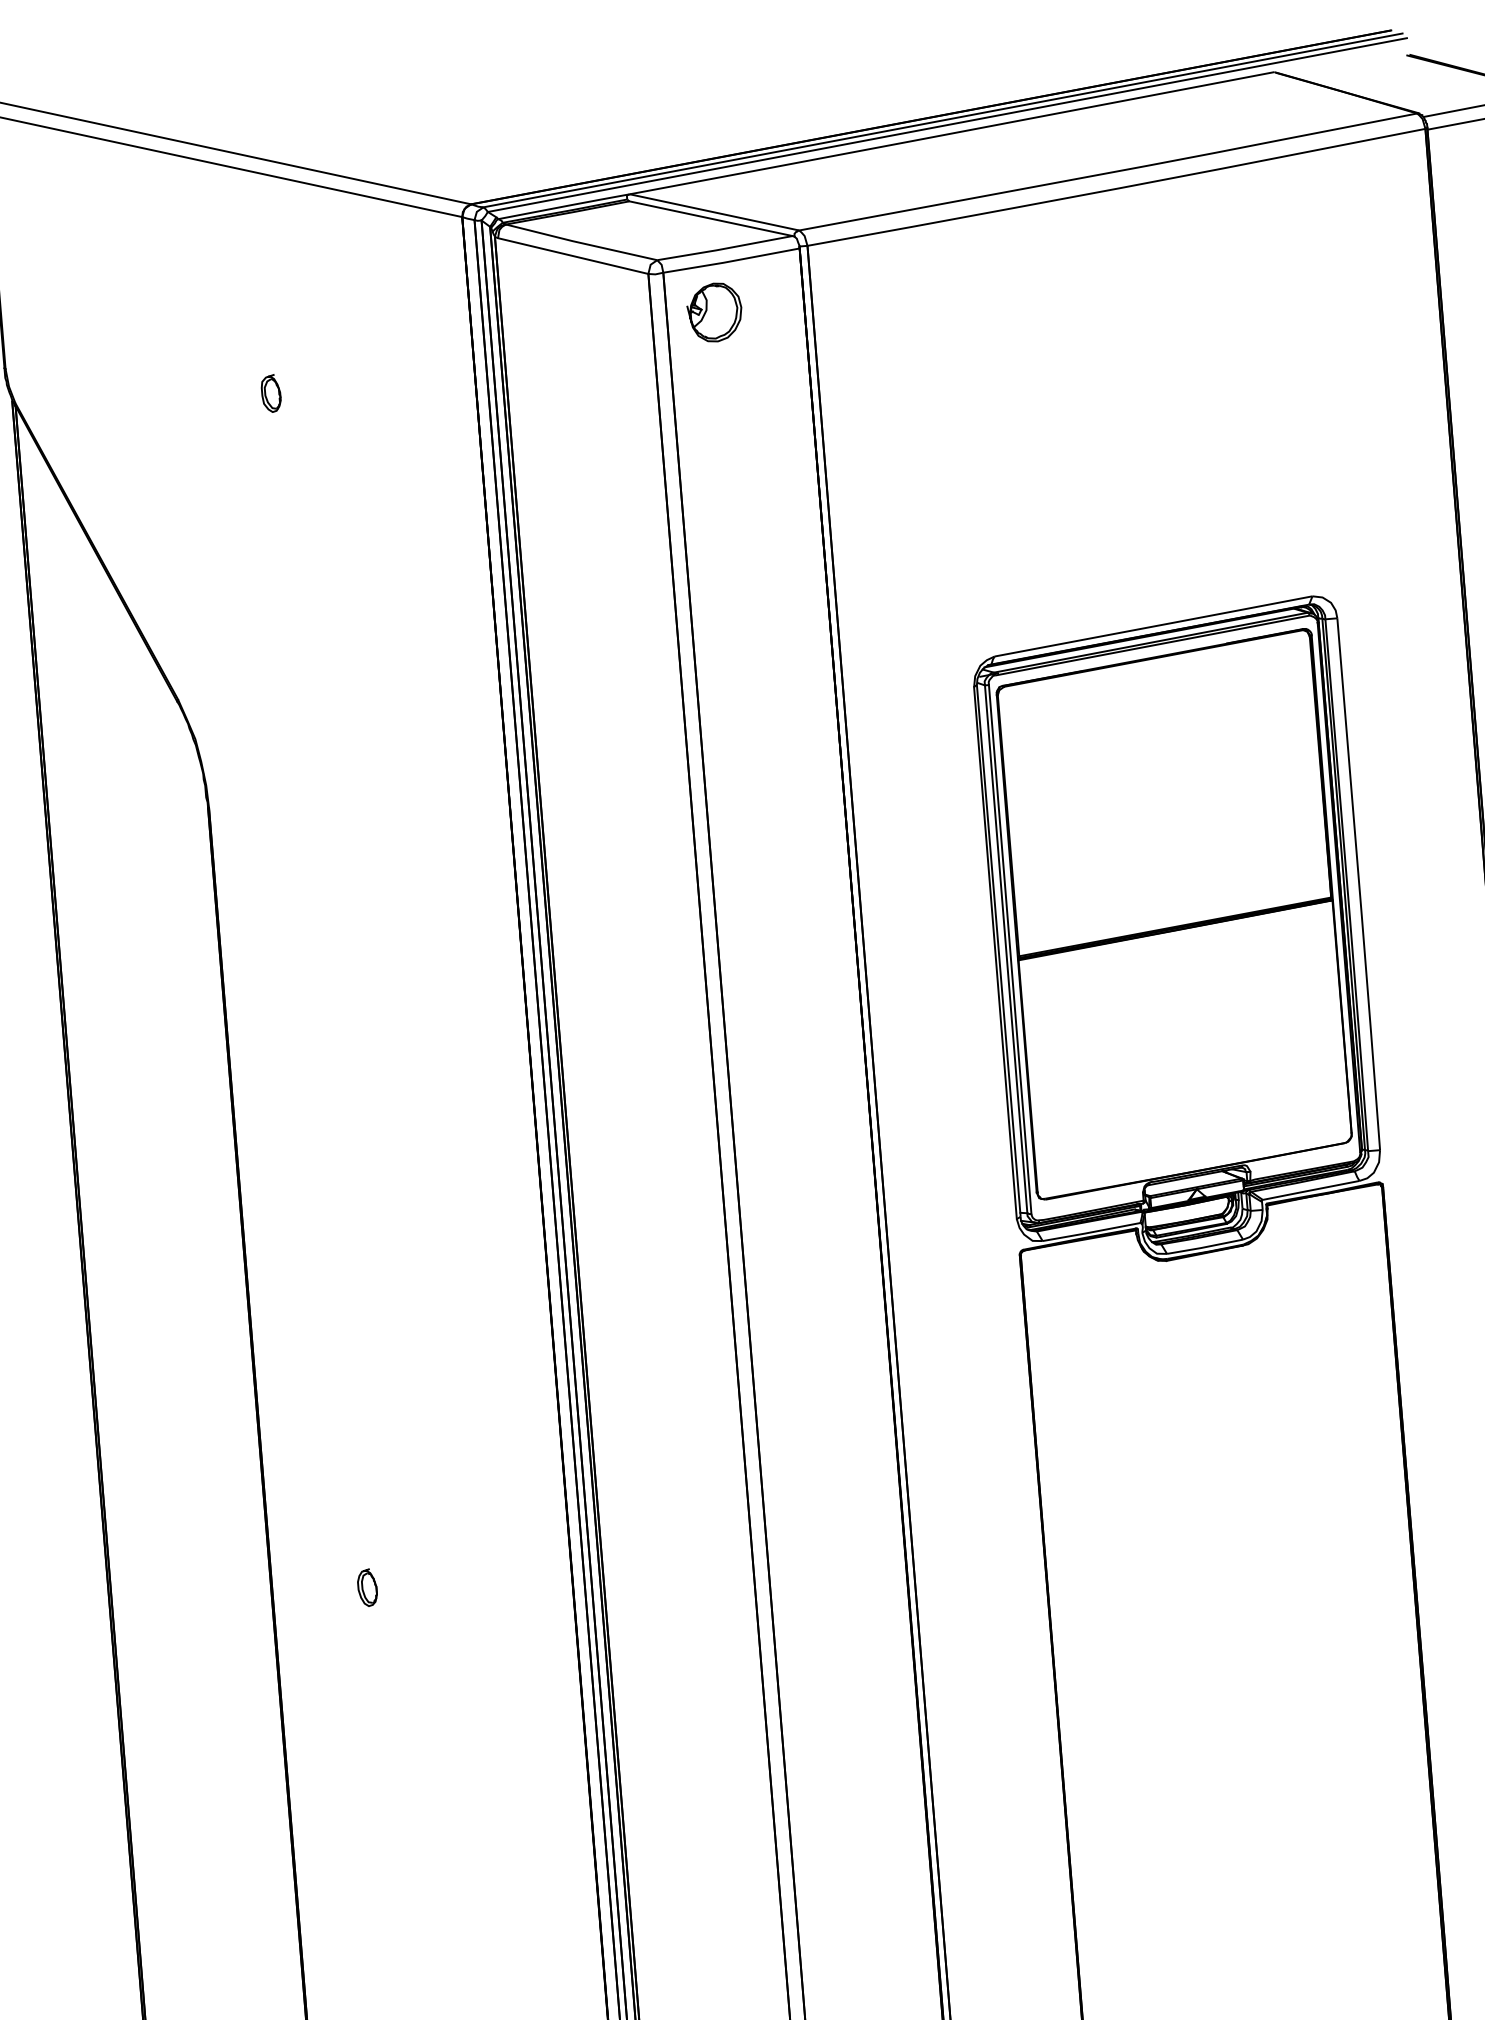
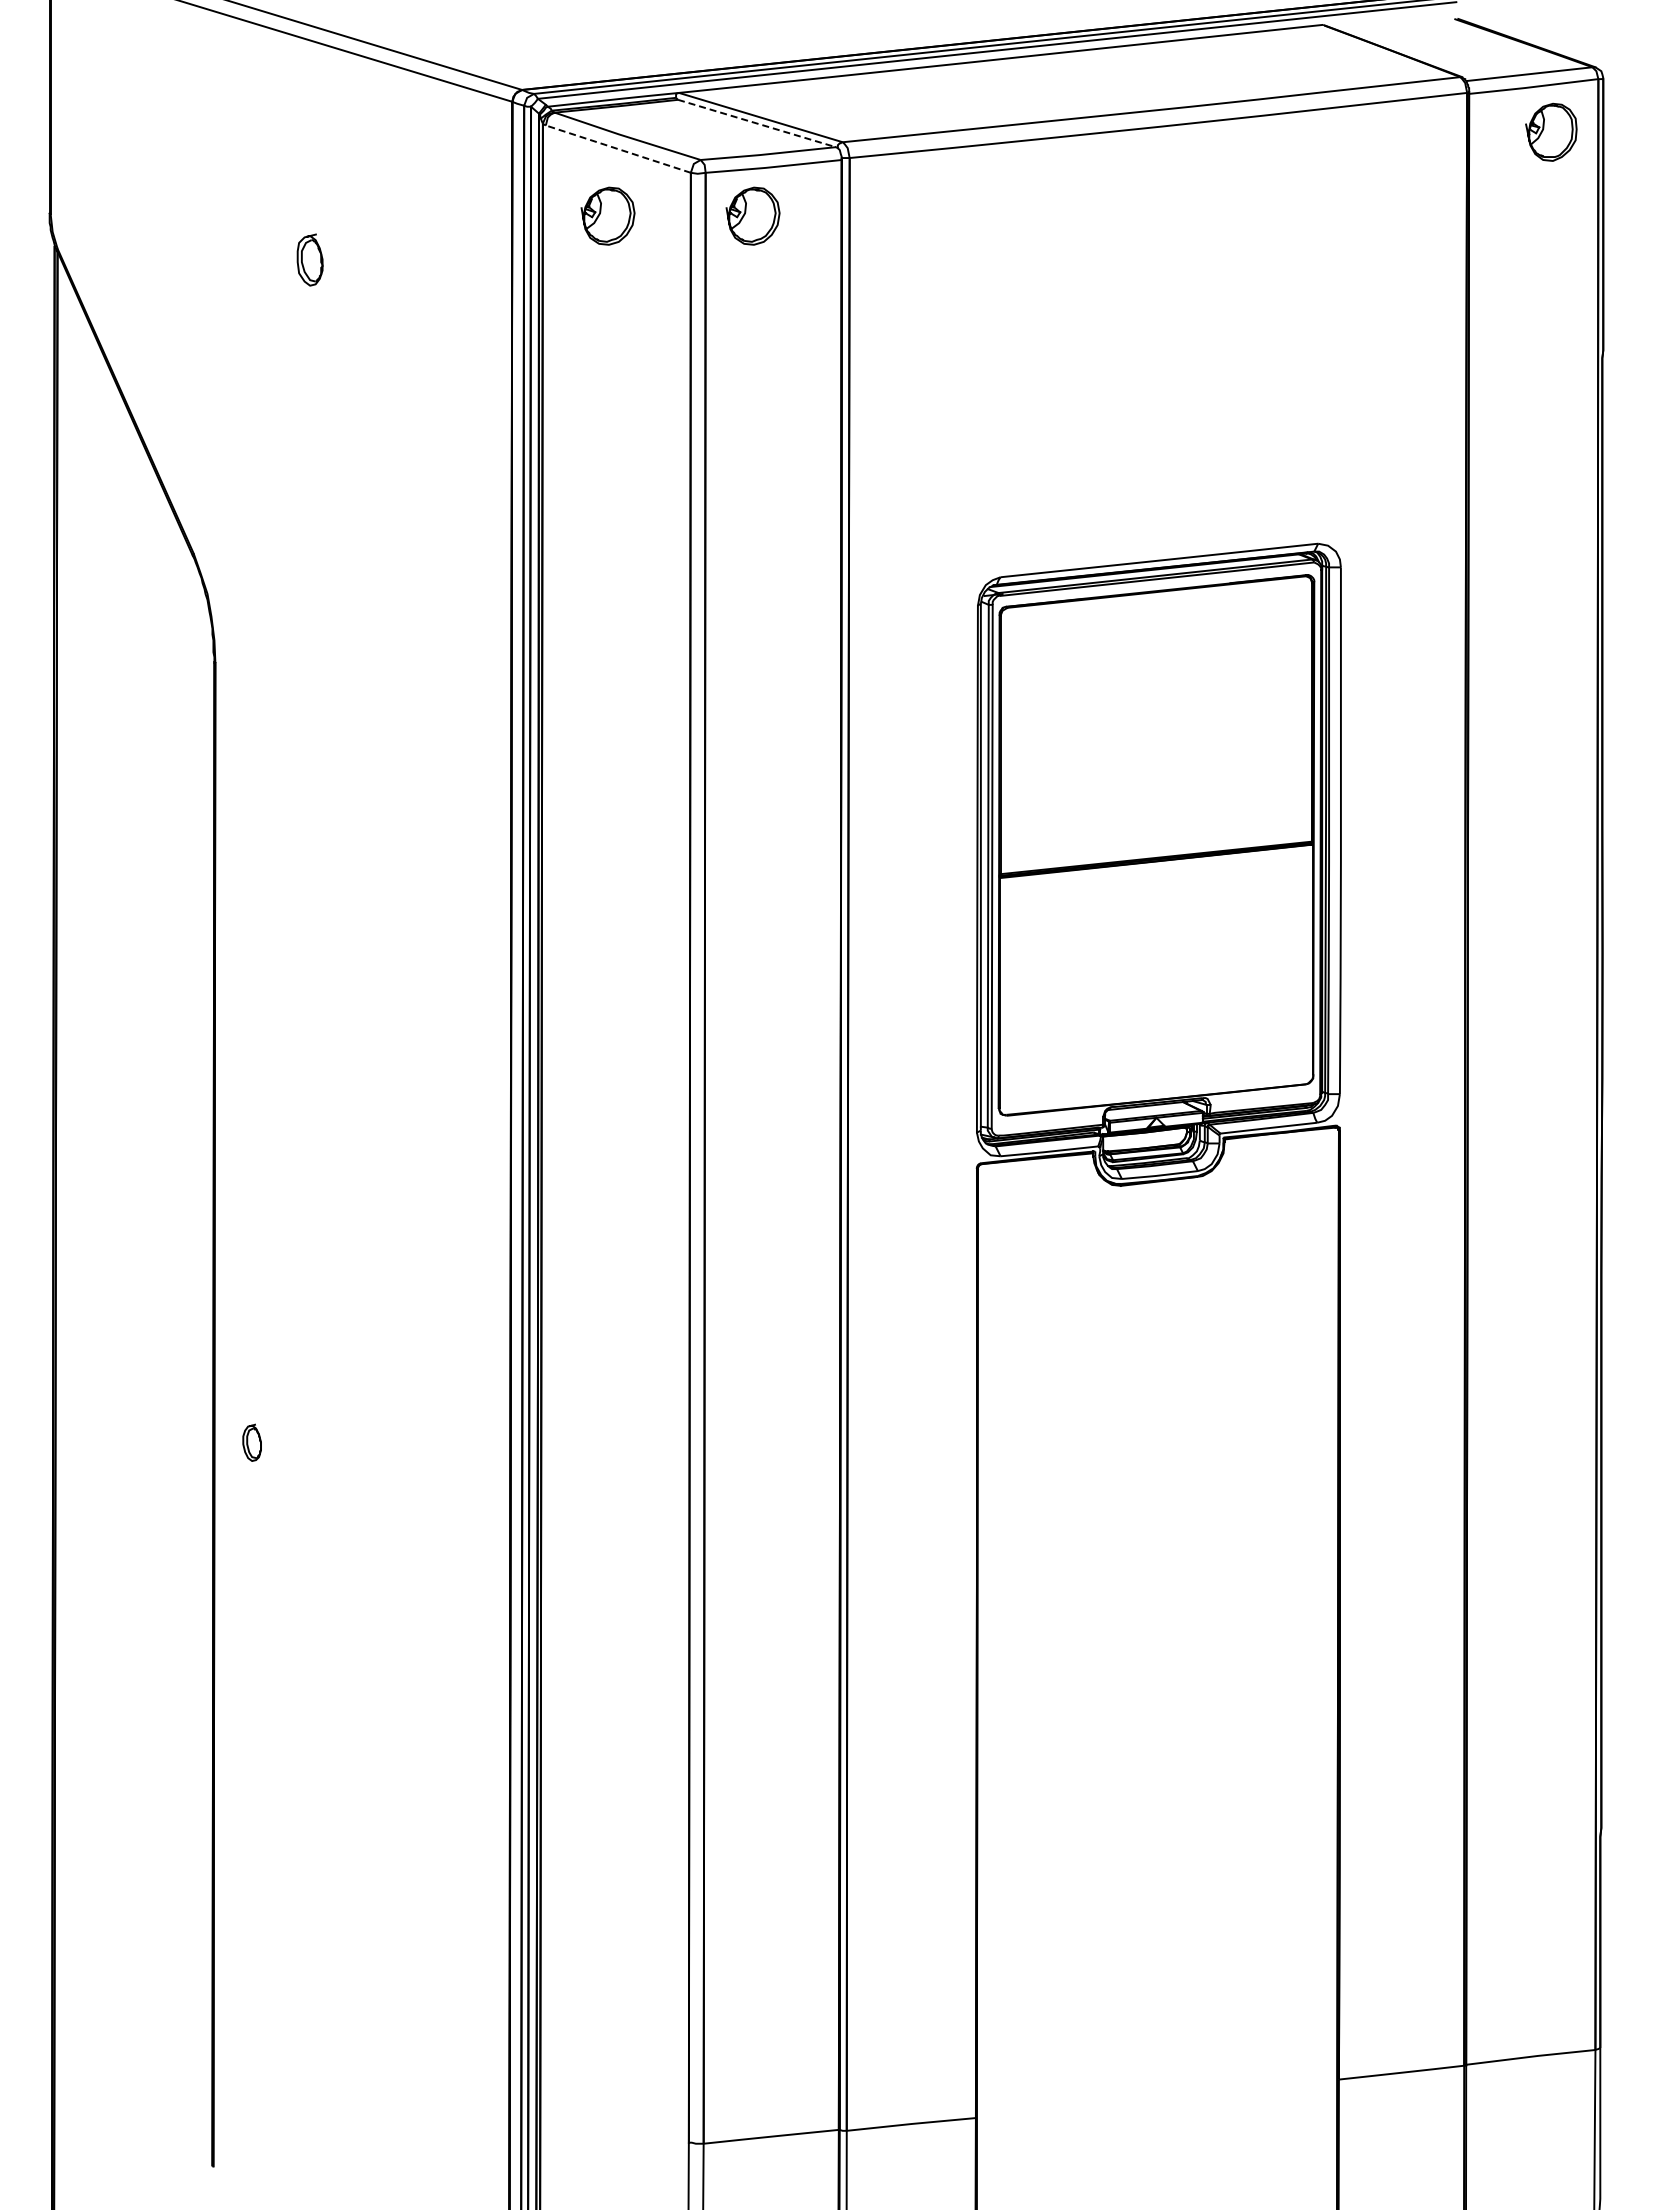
line: (711, 218) -> (757, 123), solid -> dashed
line: (572, 256) -> (617, 149), solid -> dashed
part: (567, 323) -> (607, 215), added
part: (270, 393) -> (309, 259), size x1.4
part: (366, 1587) -> (251, 1442), moved

